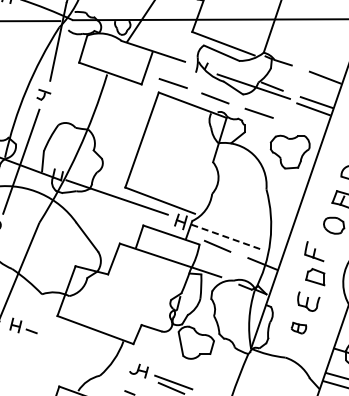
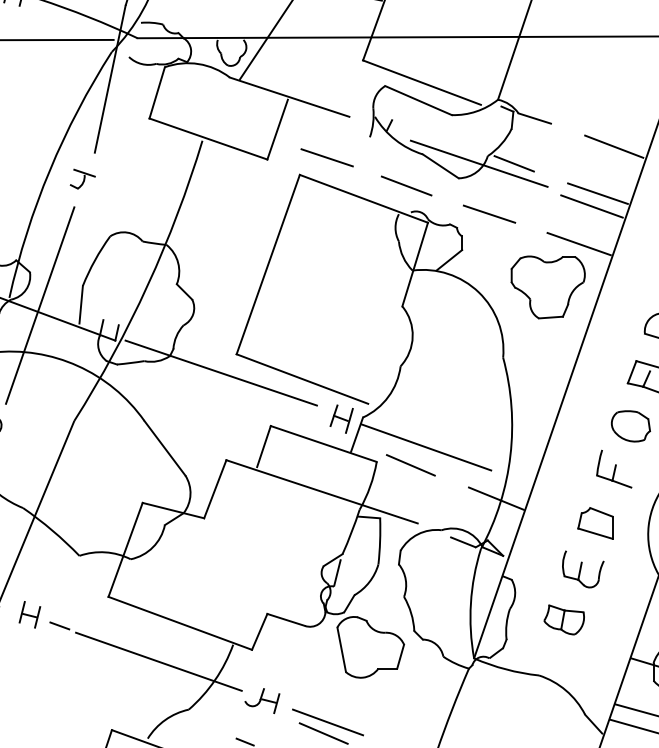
line: (306, 129) -> (578, 244), added
line: (226, 237) -> (427, 448), dashed -> solid
part: (314, 251) -> (614, 469), moved
part: (298, 327) -> (563, 618), size x1.43
line: (84, 350) -> (159, 661), added

